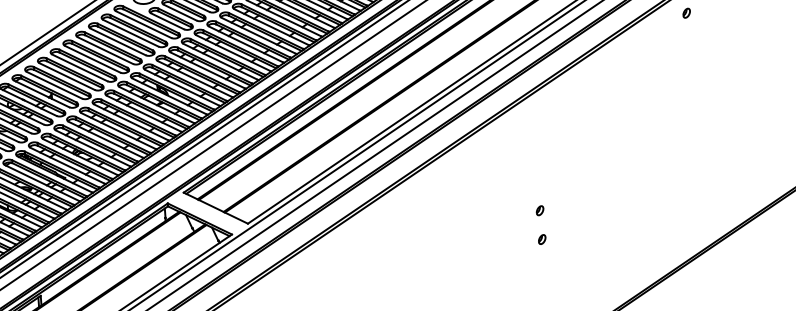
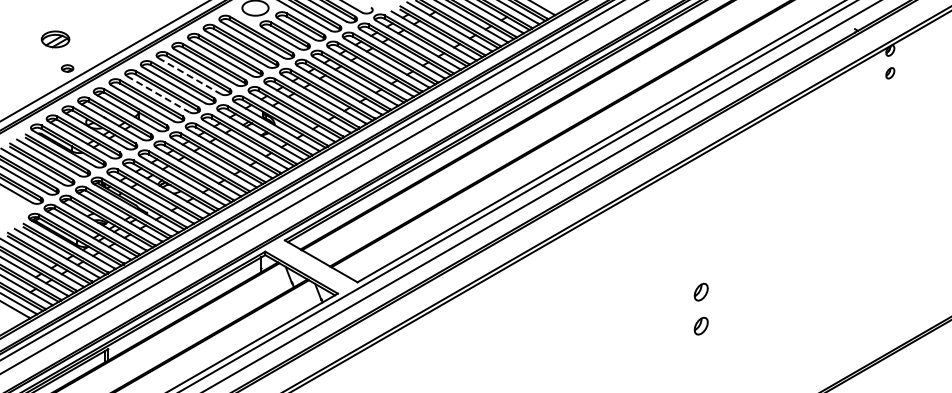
line: (93, 59) -> (190, 76), solid -> dashed
line: (67, 76) -> (158, 94), solid -> dashed
part: (540, 210) -> (701, 292), size x1.6
part: (542, 239) -> (701, 326), size x1.6

